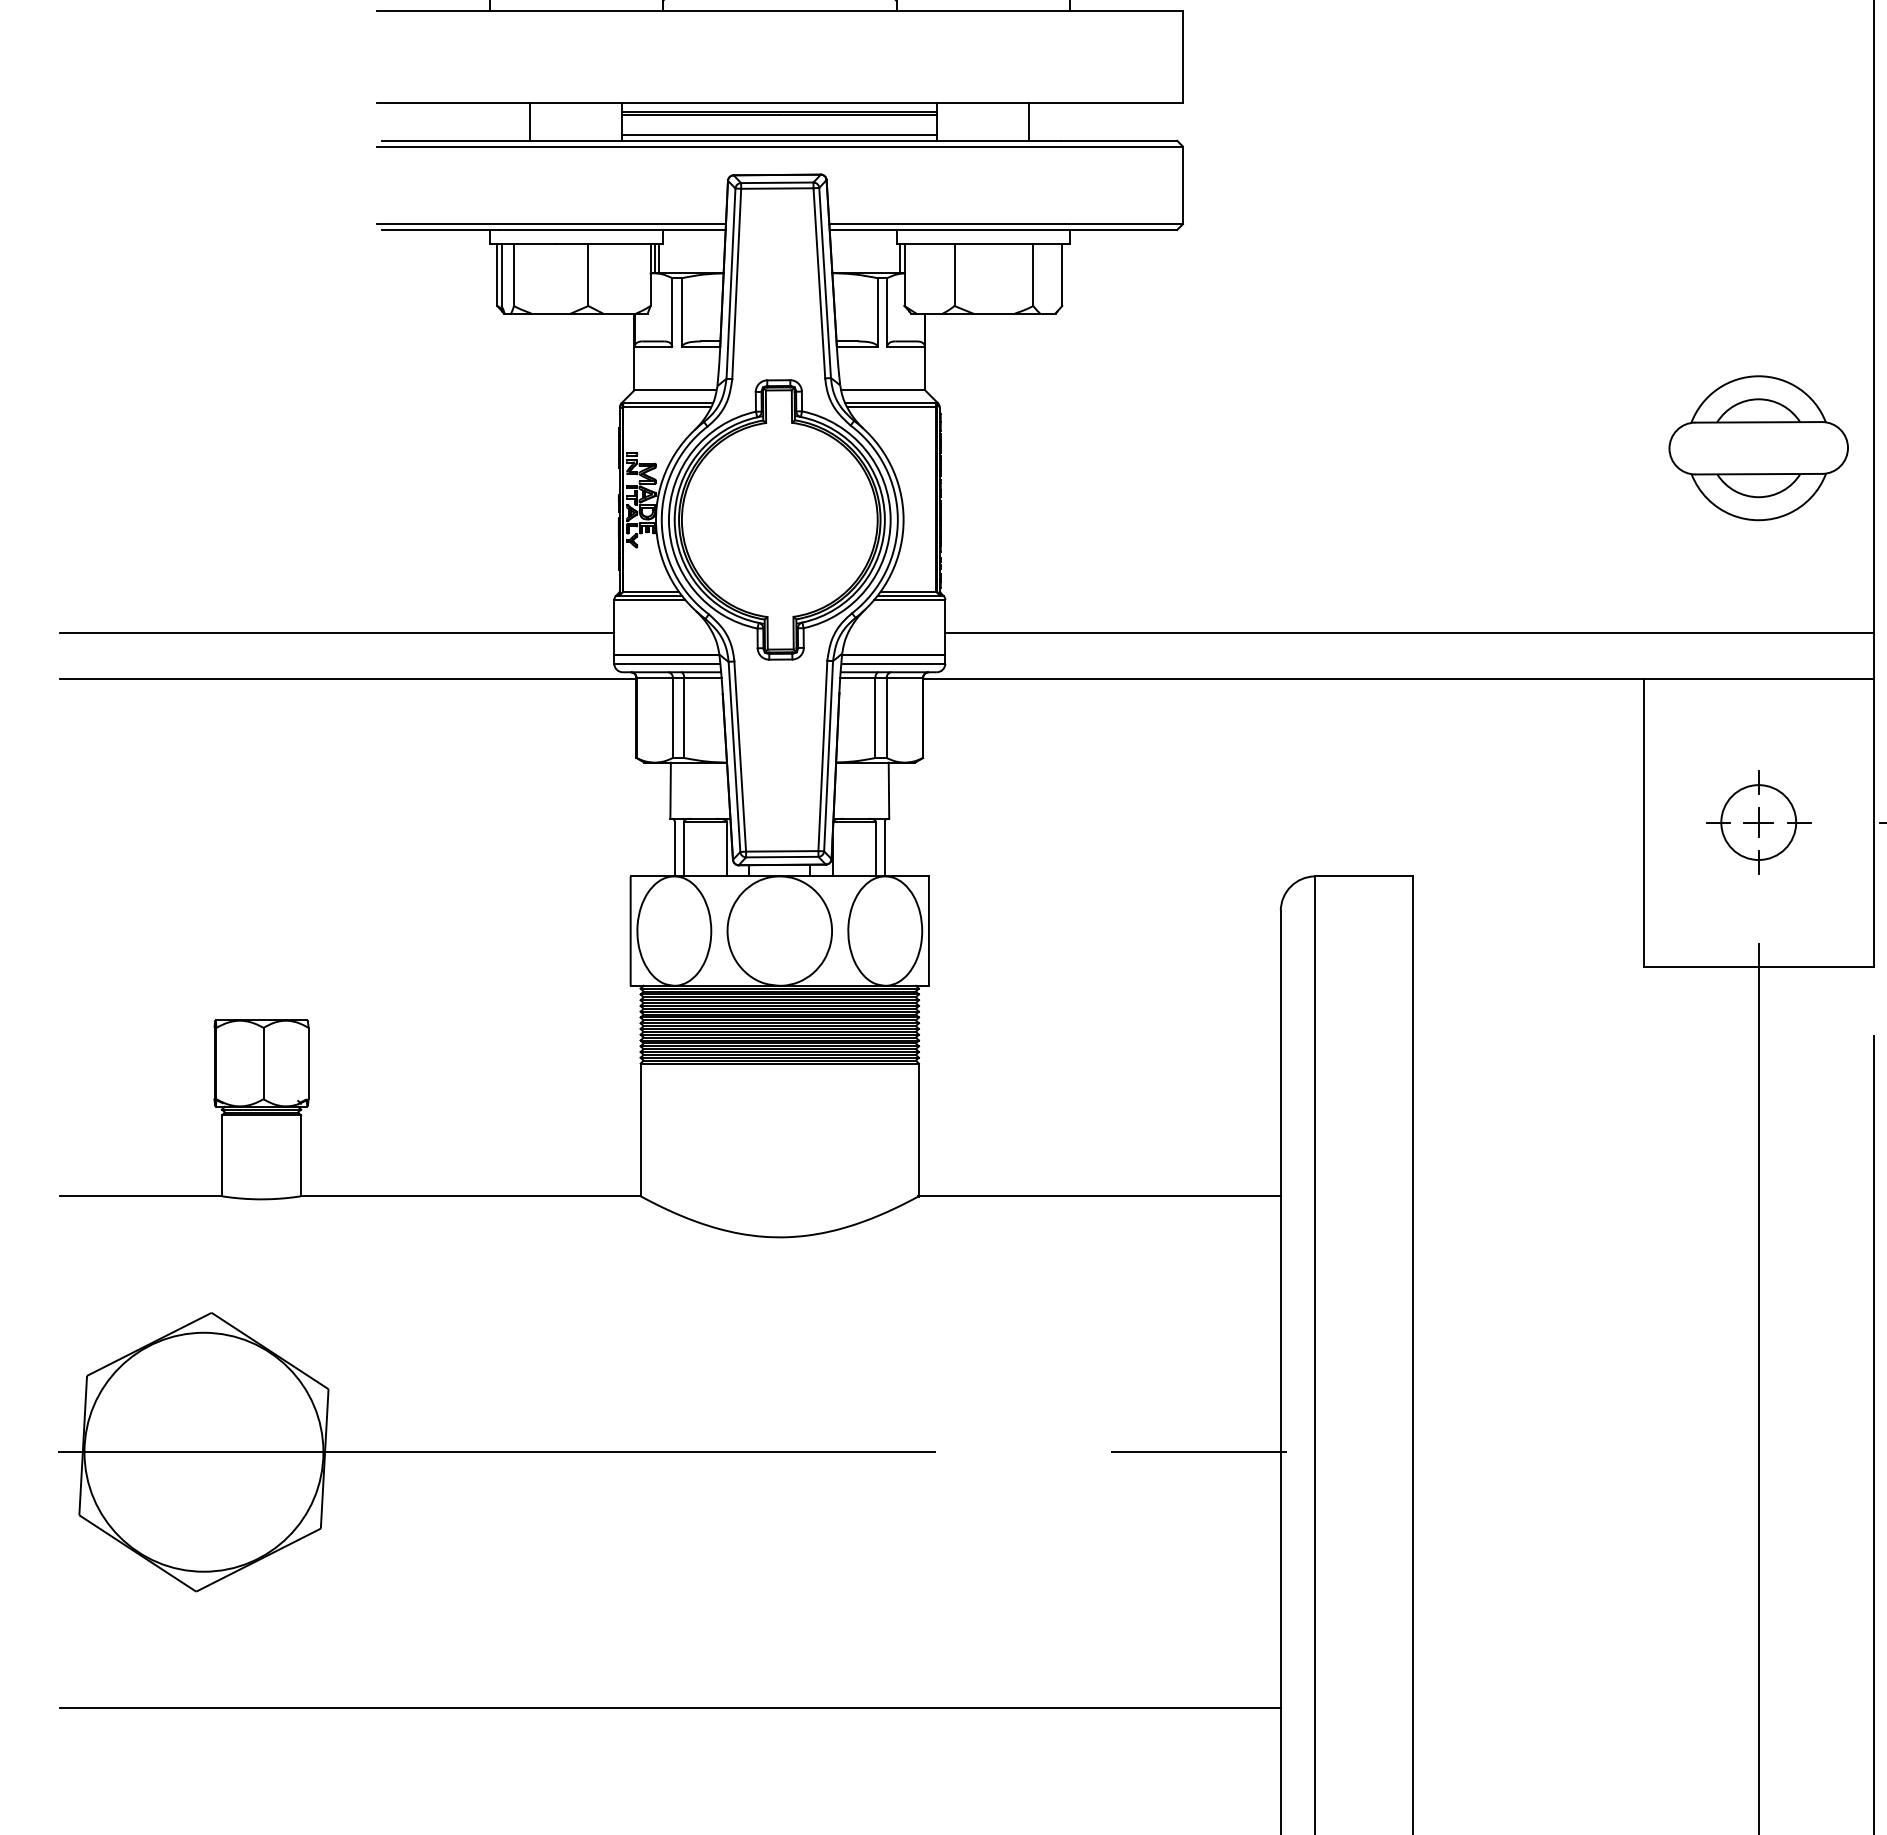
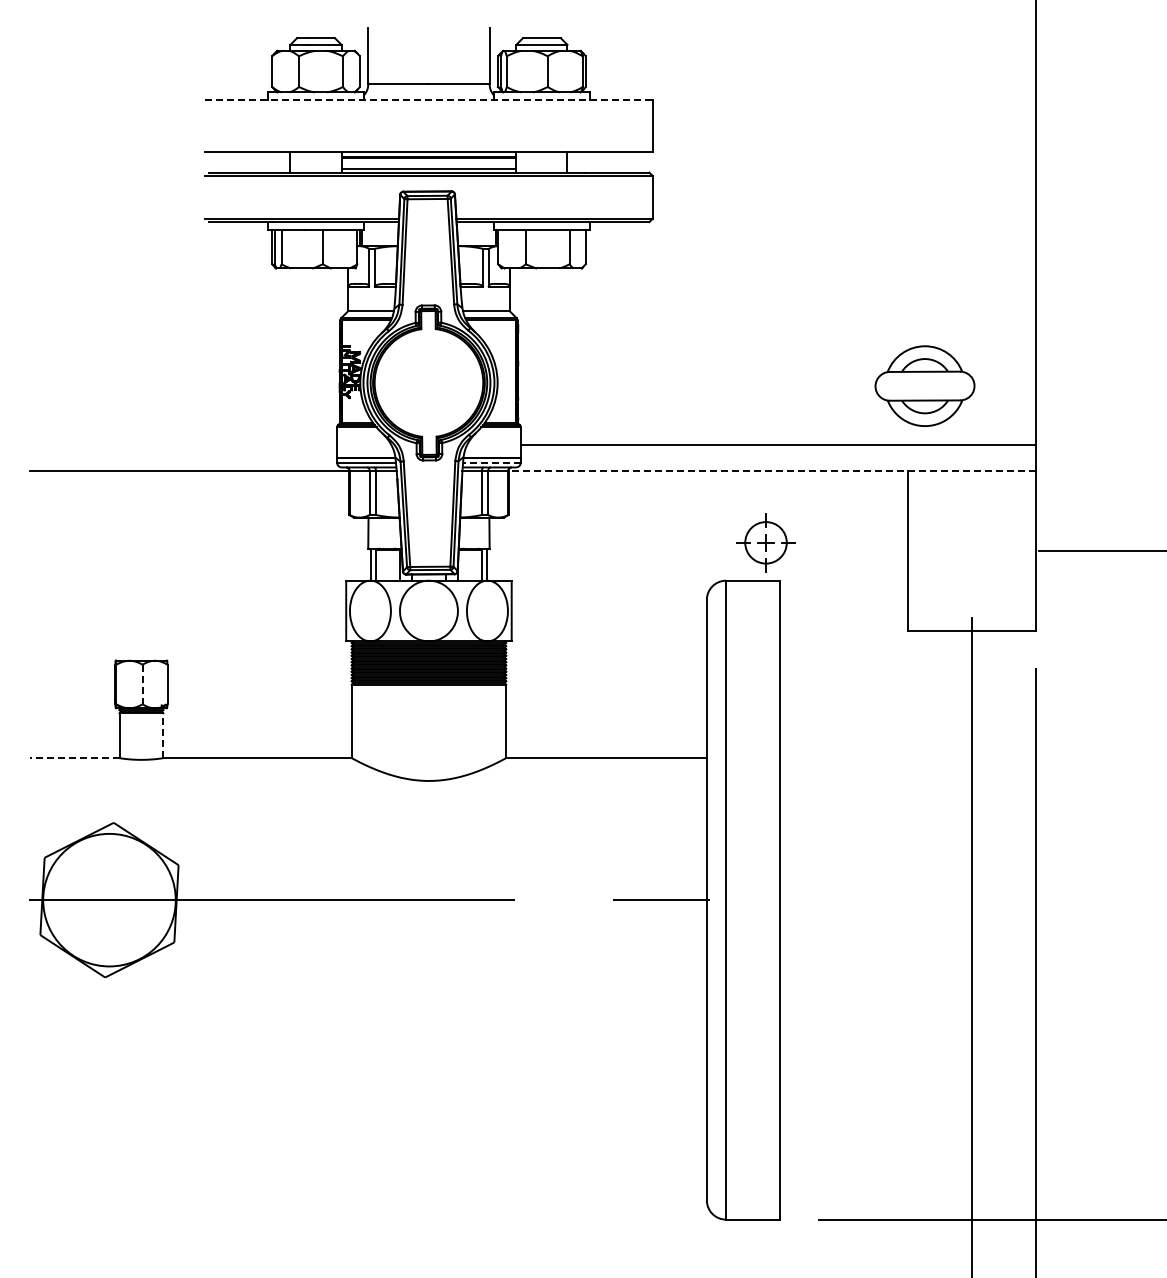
line: (778, 10) -> (428, 100), solid -> dashed
part: (1757, 447) -> (924, 385), moved
line: (337, 632) -> (183, 445), removed
line: (894, 663) -> (492, 462), solid -> dashed
line: (1399, 677) -> (772, 470), solid -> dashed
part: (1757, 821) -> (765, 542), moved
line: (263, 1063) -> (142, 684), solid -> dashed
line: (301, 1155) -> (163, 735), solid -> dashed
line: (140, 1196) -> (74, 758), solid -> dashed
line: (669, 1708) -> (367, 1042), removed

